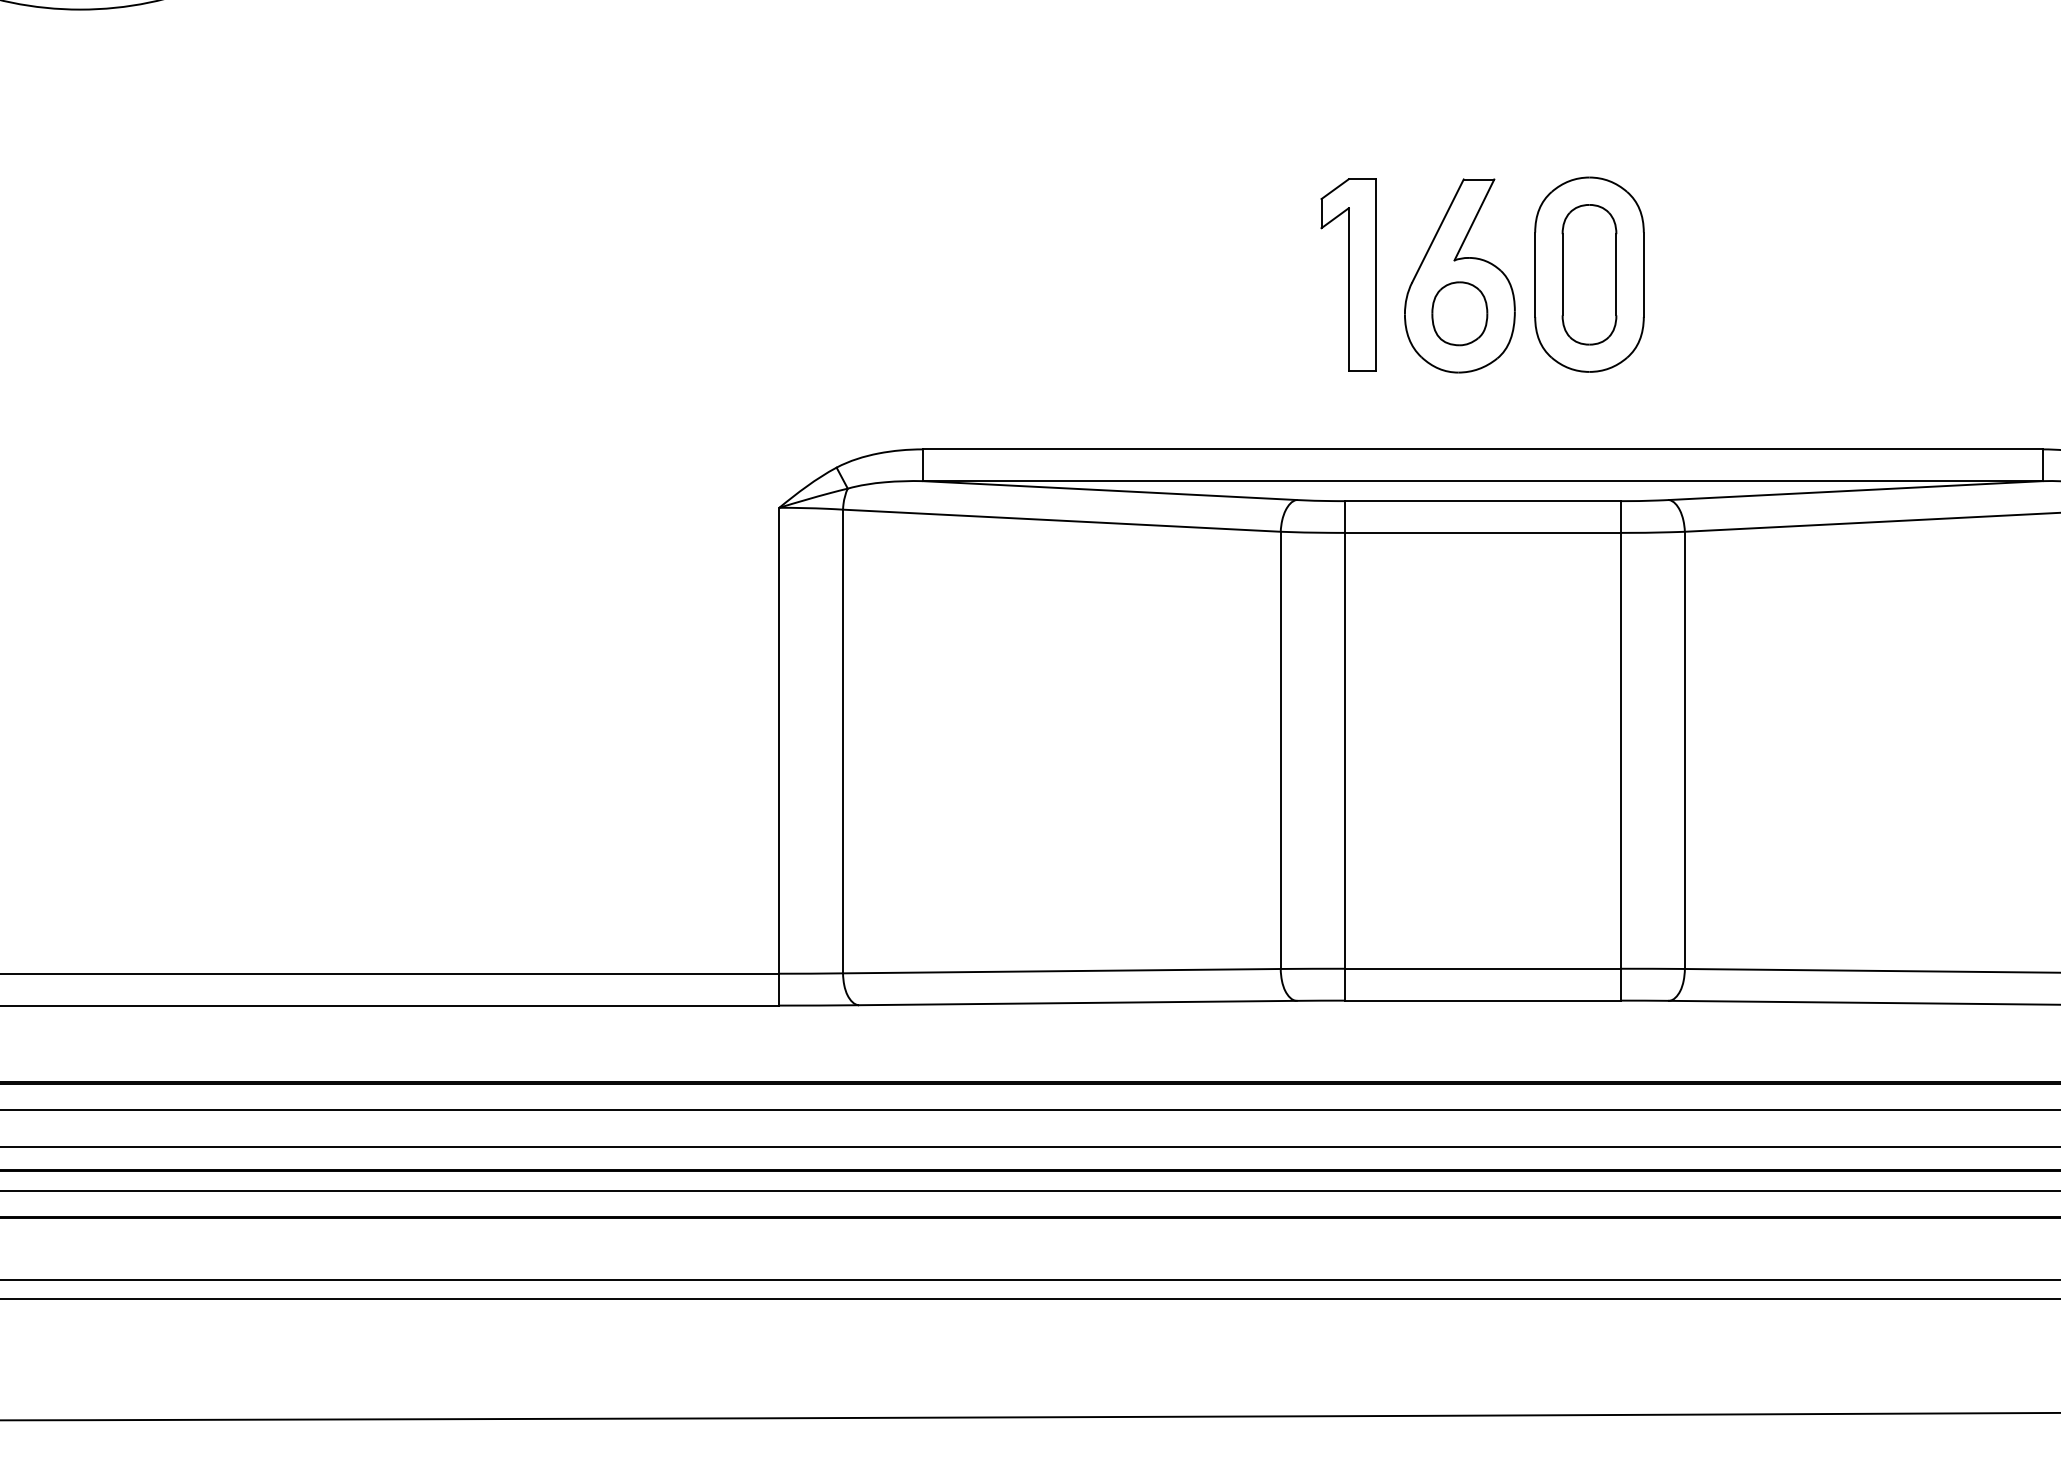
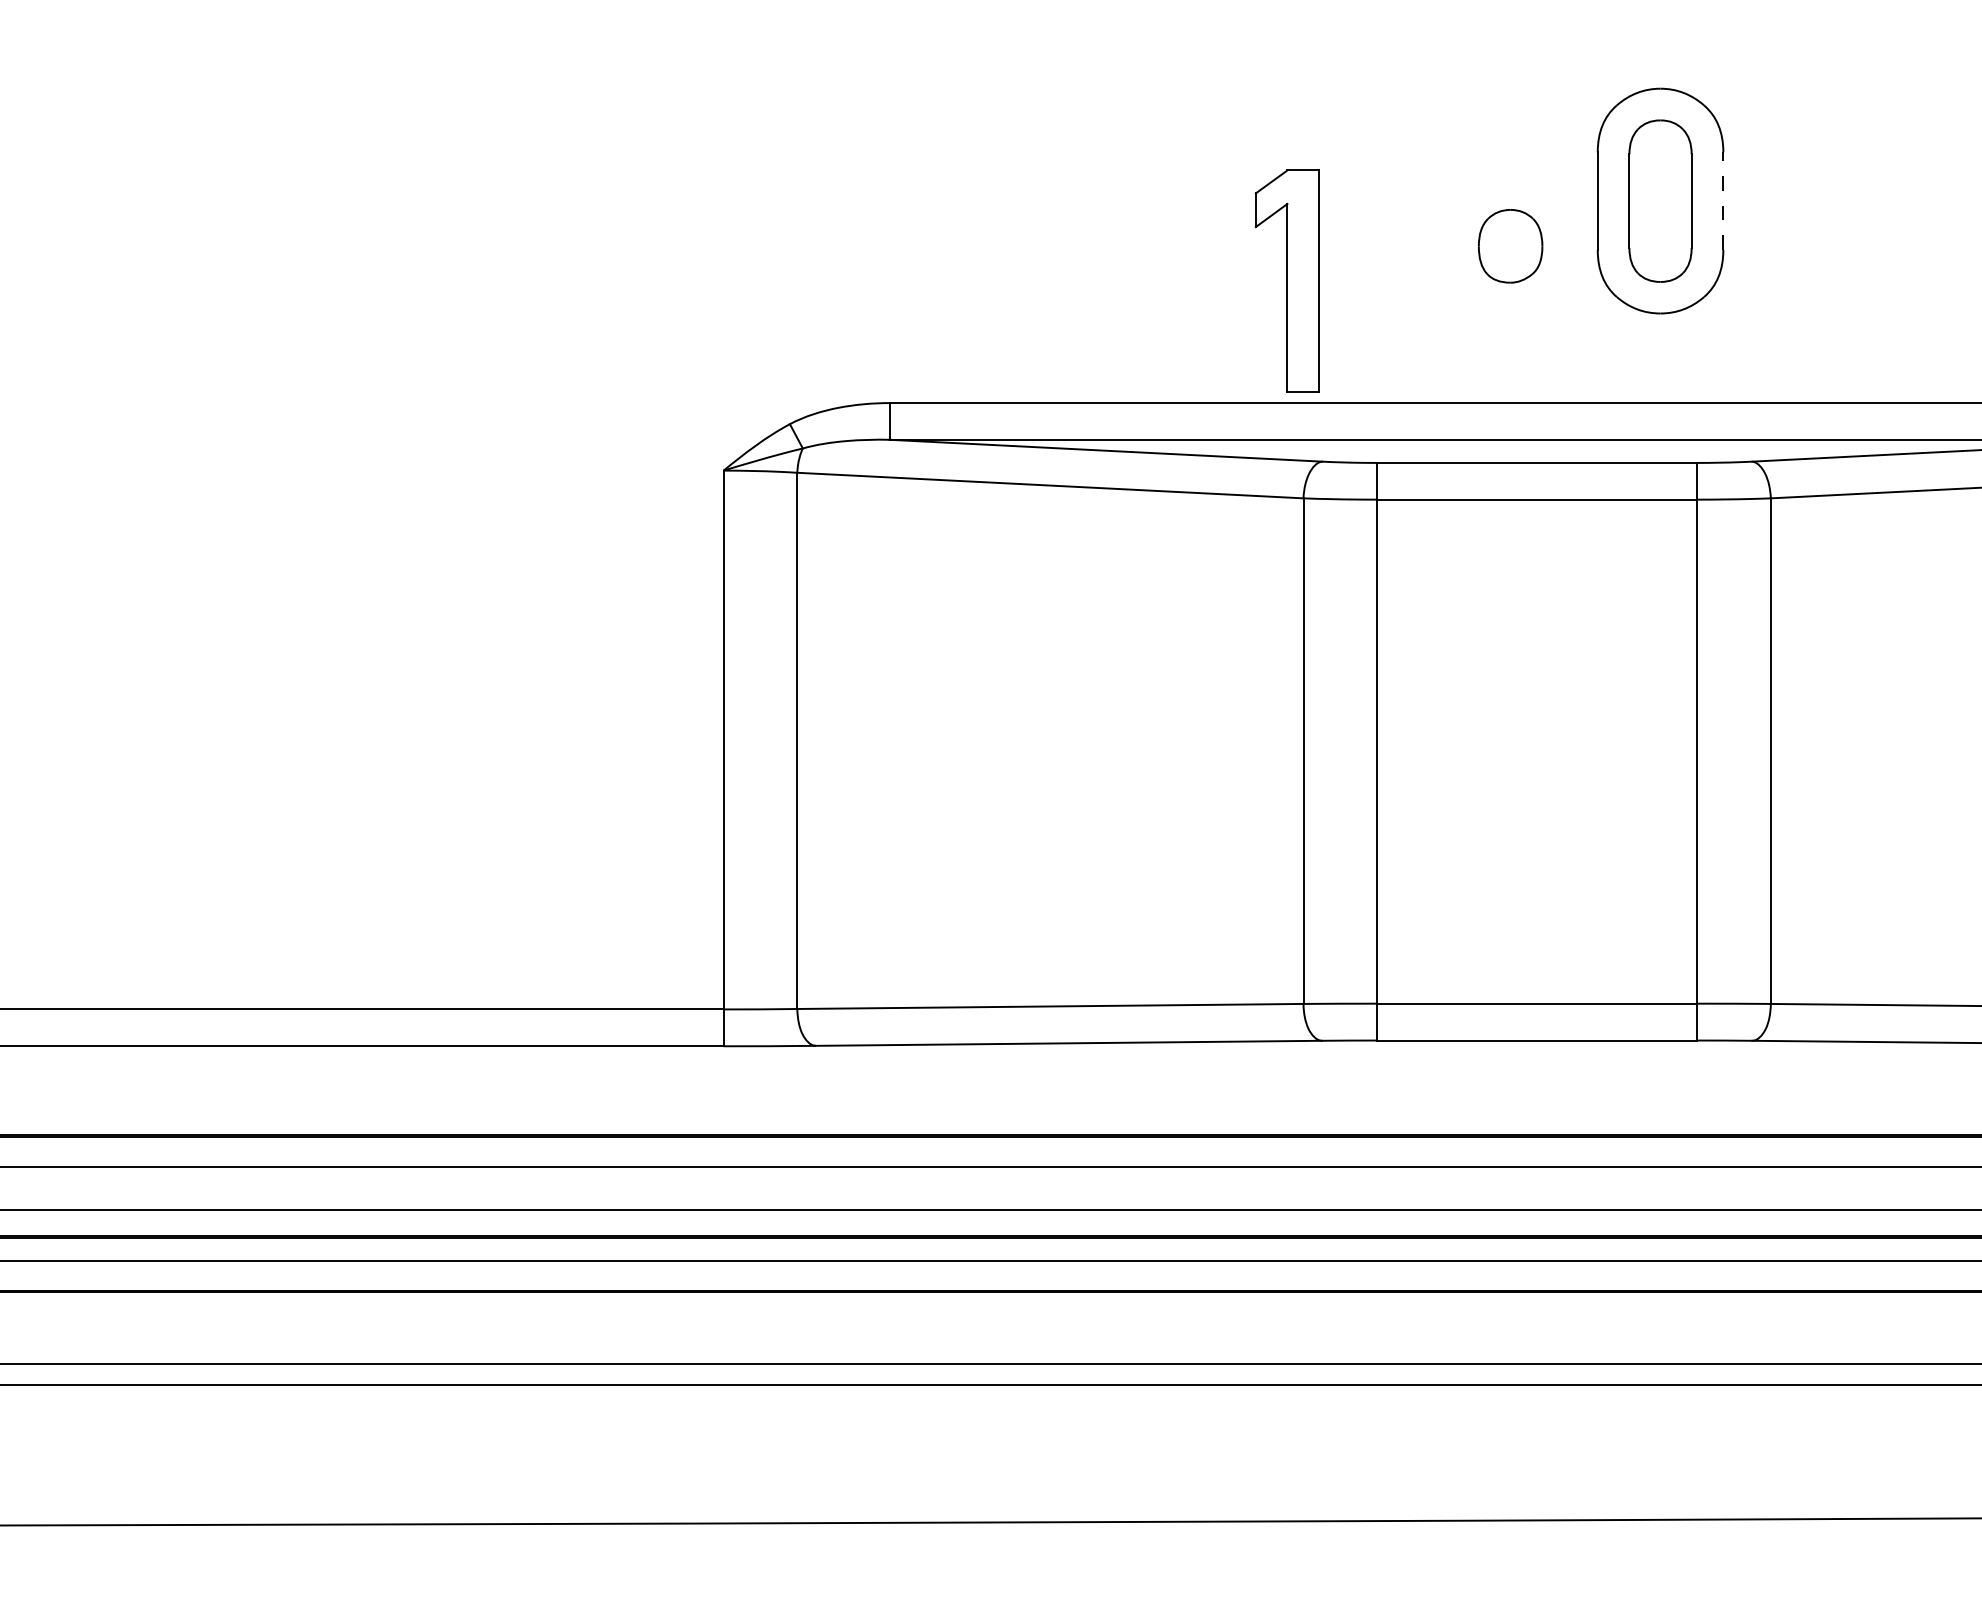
part: (1348, 274) -> (1287, 280), moved
line: (1643, 274) -> (1722, 200), solid -> dashed
part: (1459, 275) -> (1510, 201), removed

